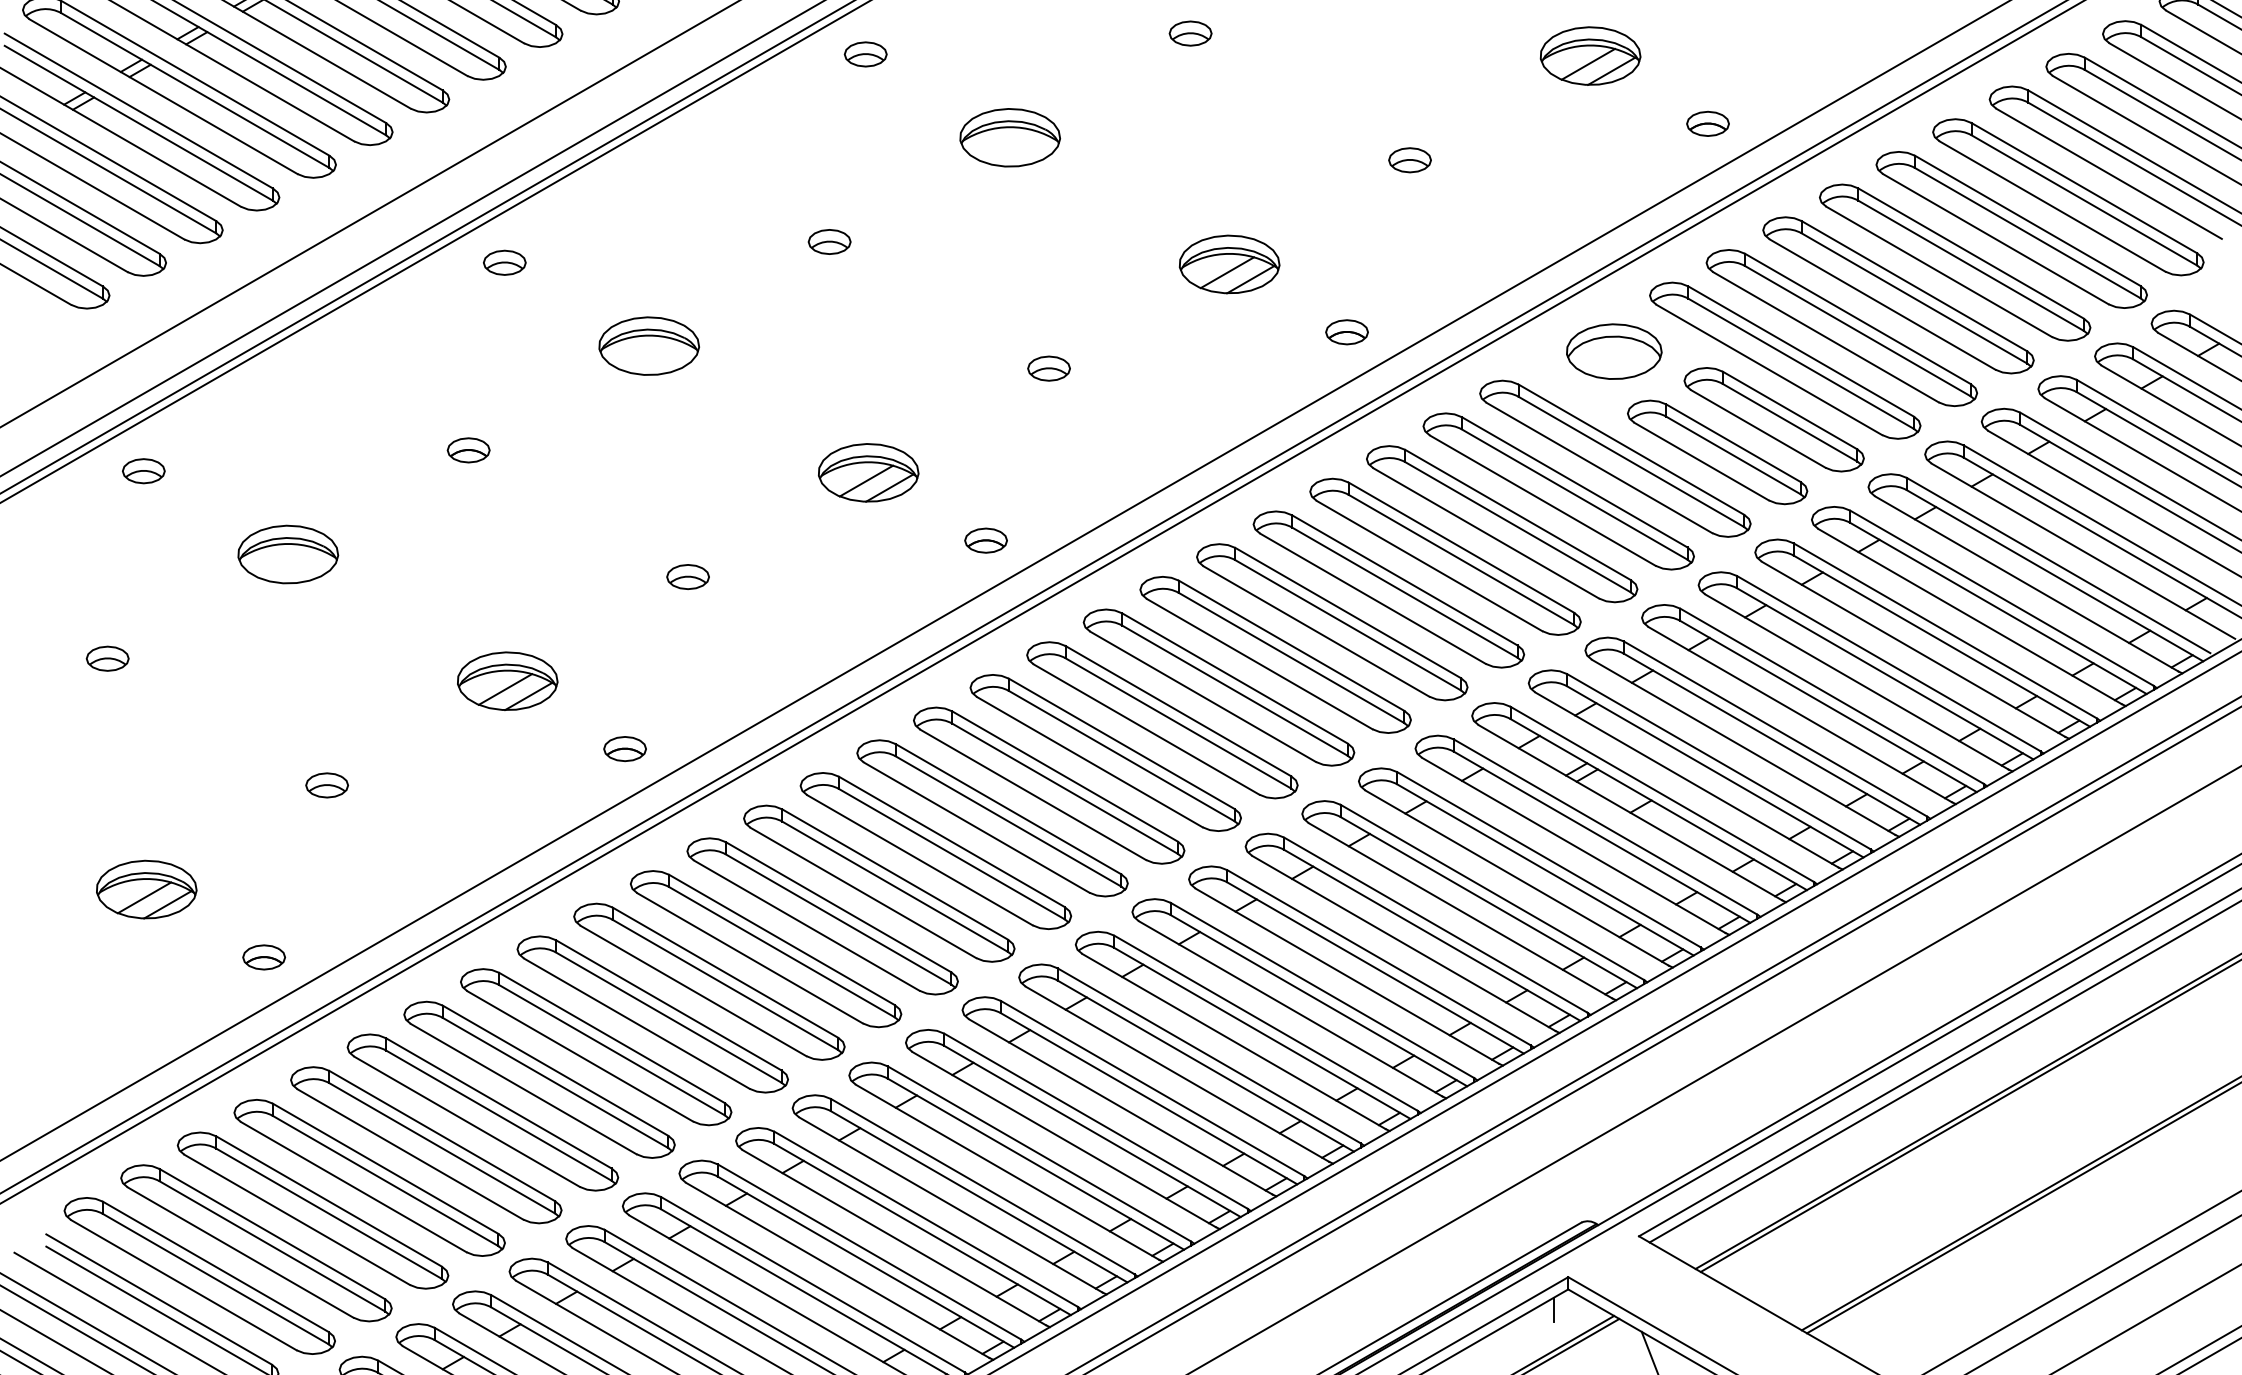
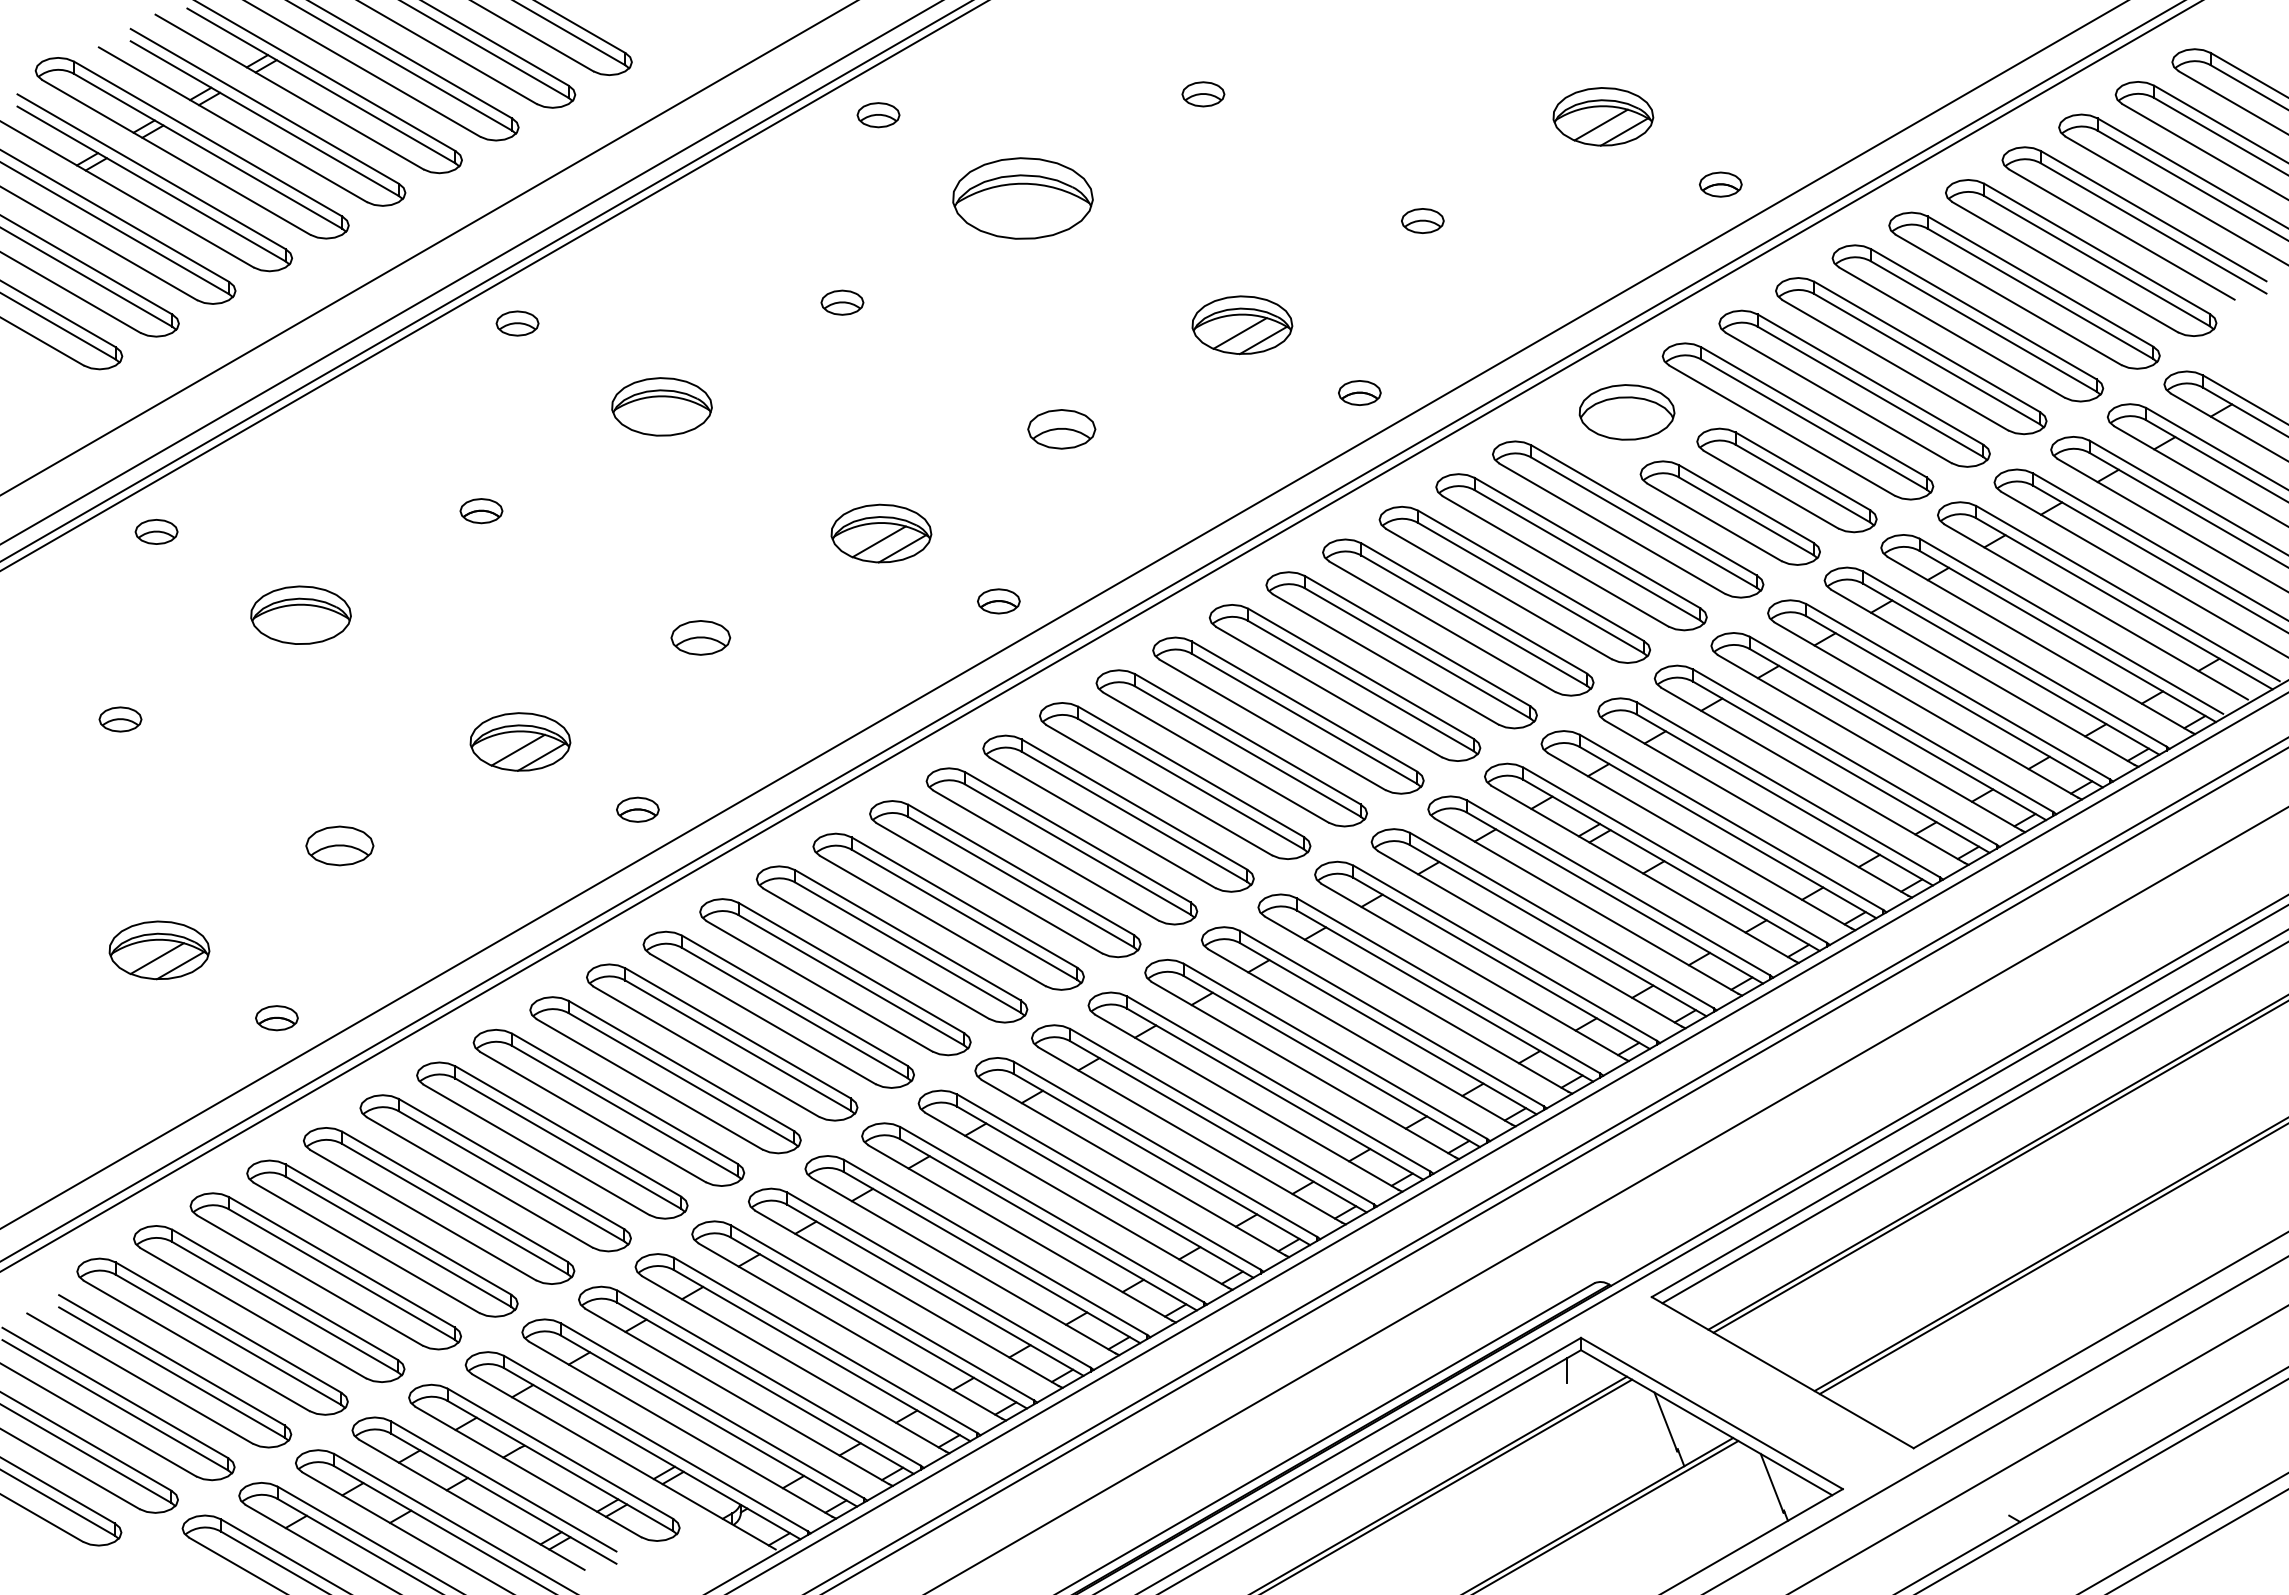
part: (1009, 137) -> (1022, 198), size x1.4
part: (1048, 368) -> (1061, 429), size x1.6
part: (687, 576) -> (700, 637), size x1.4
part: (326, 785) -> (339, 846), size x1.6

